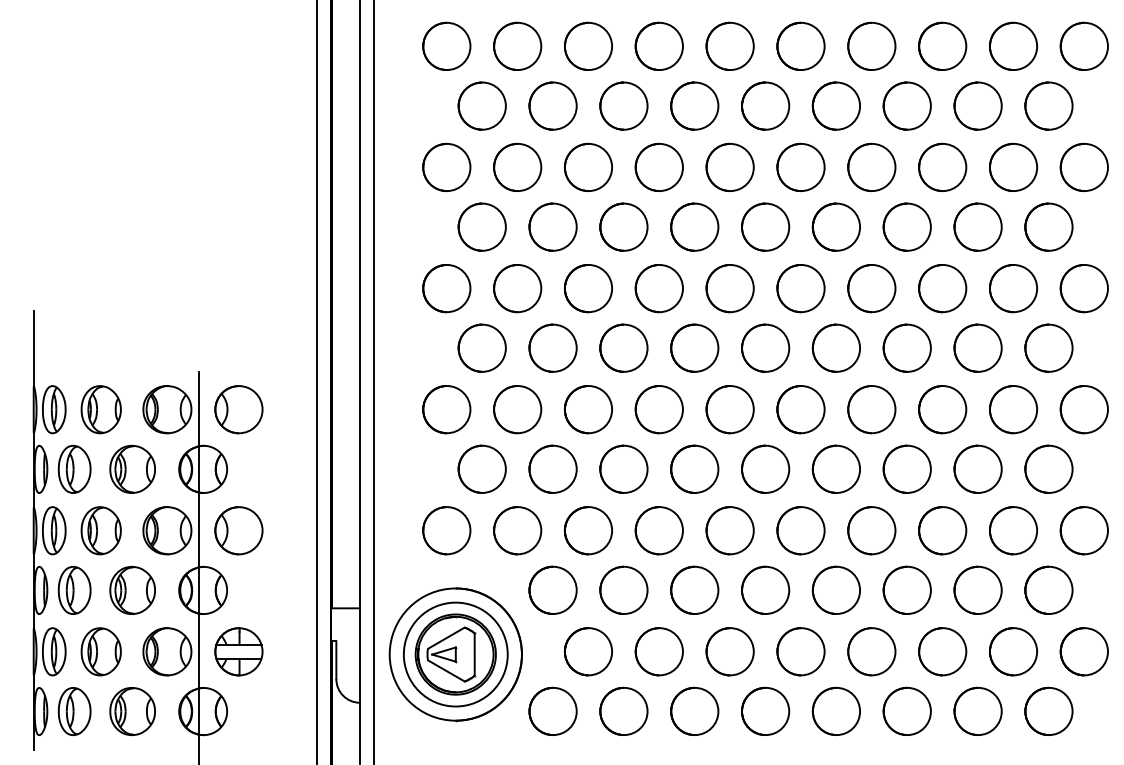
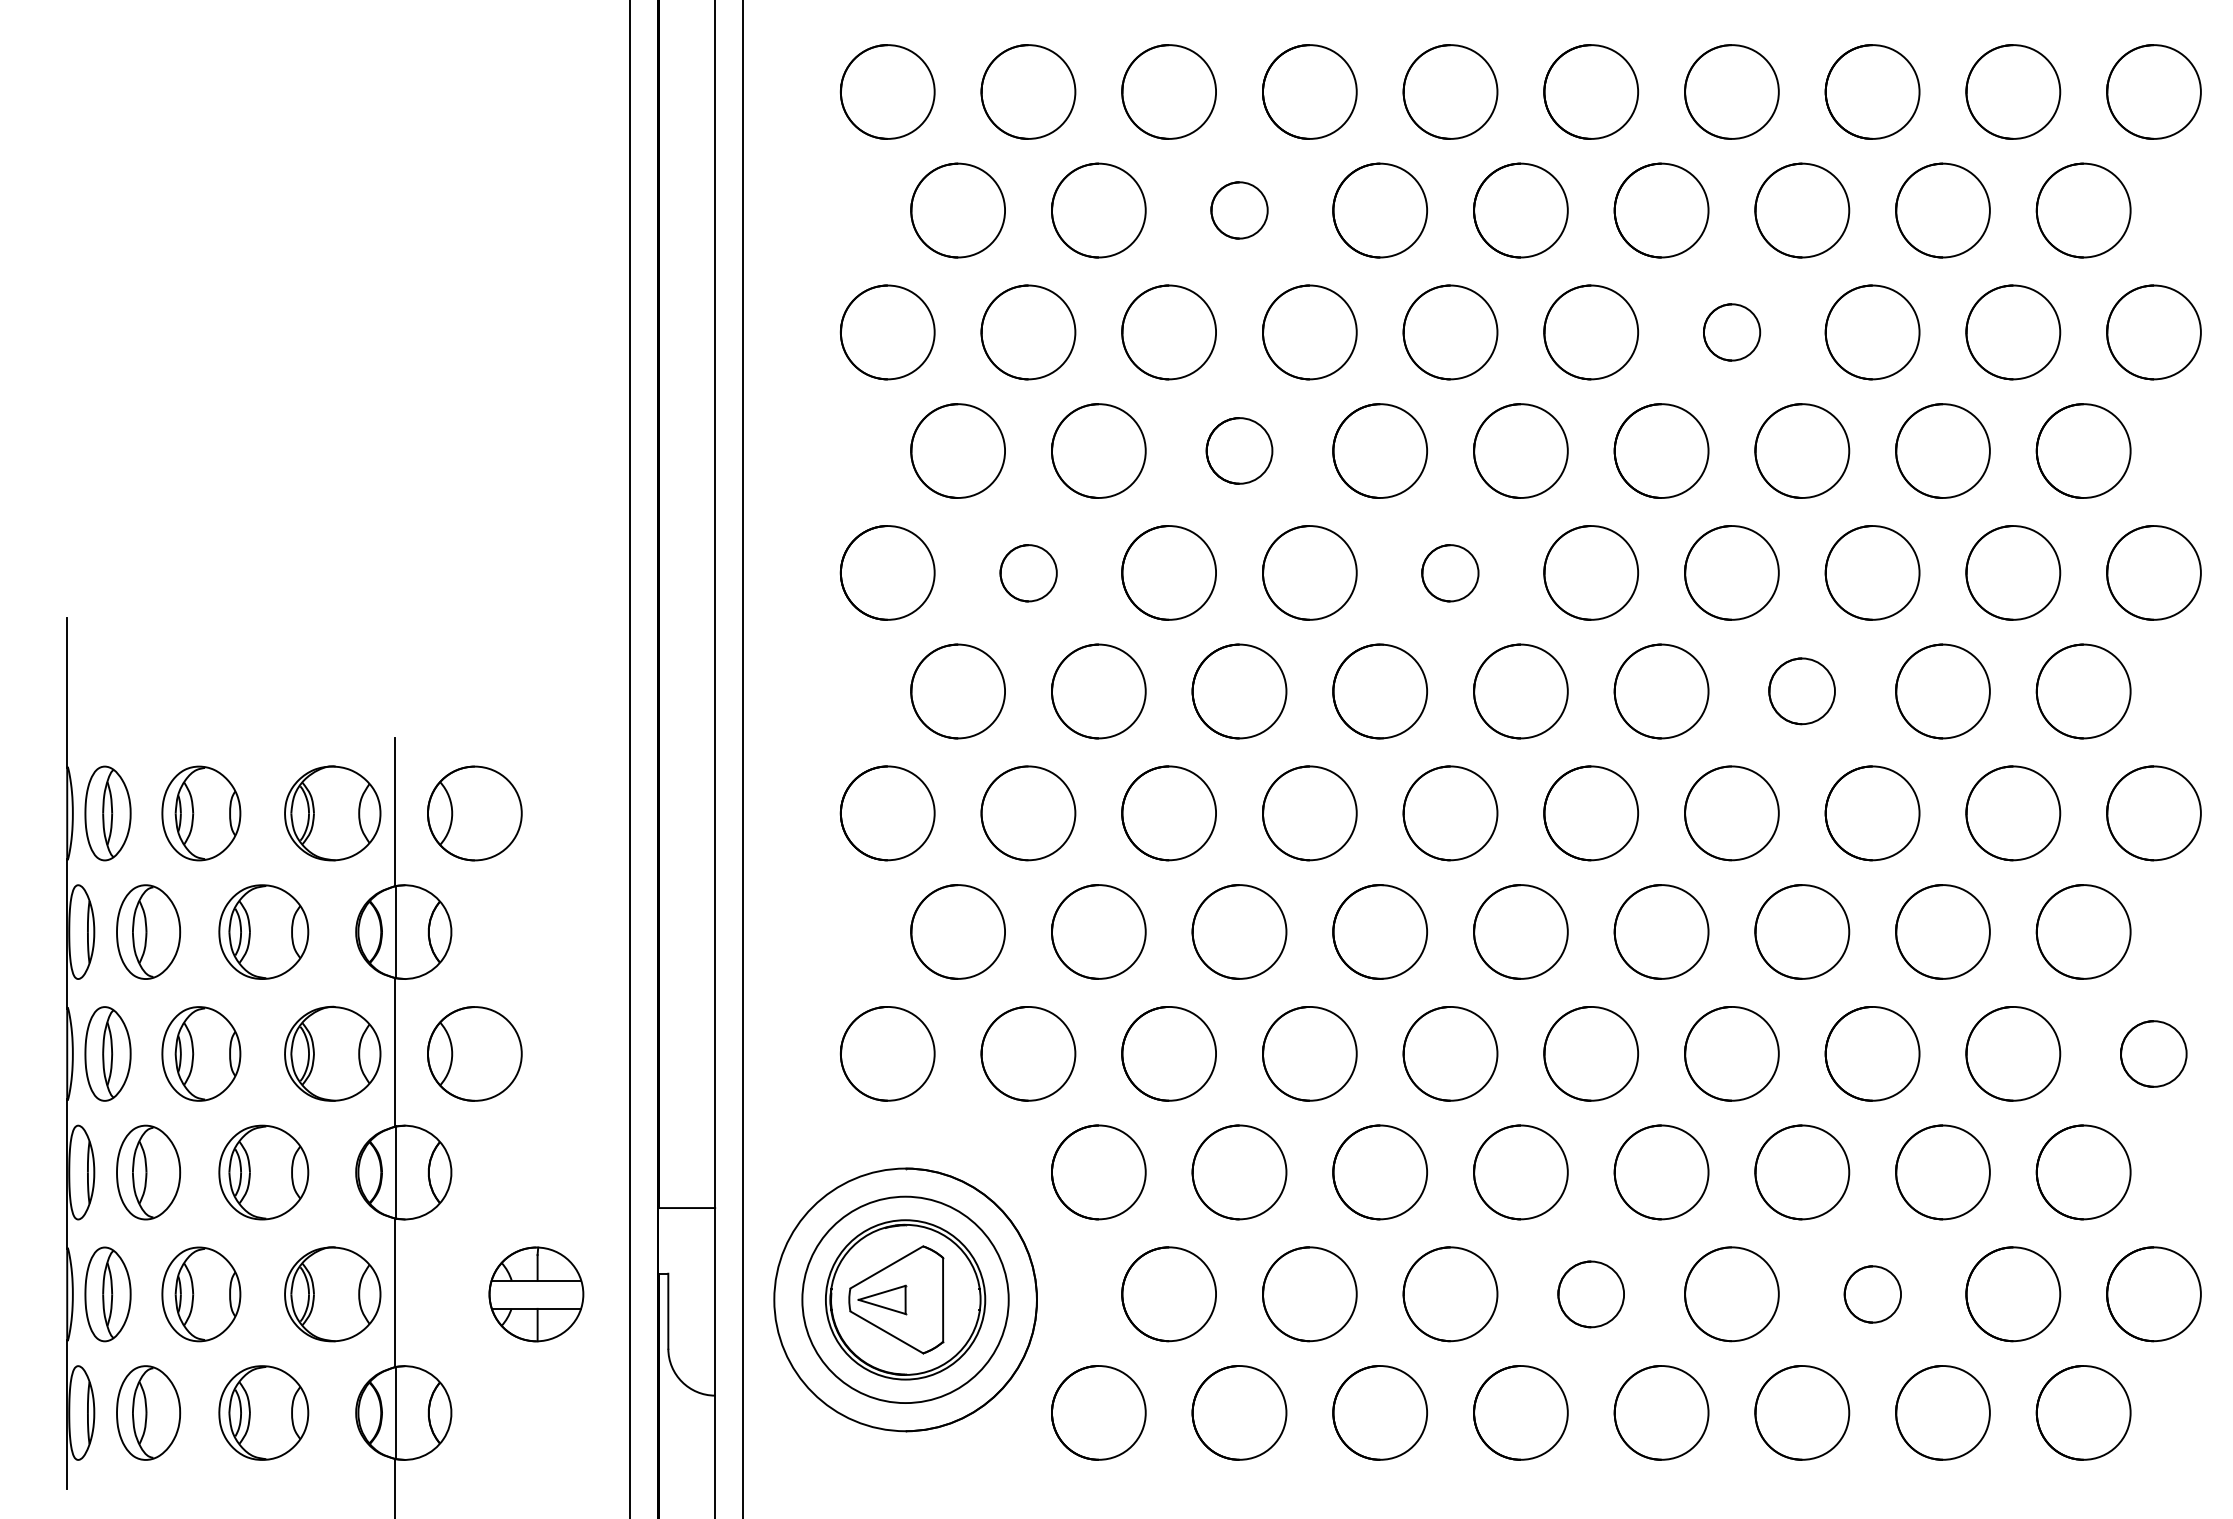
circle: (623, 105) -> (1238, 209), size x0.6
part: (871, 167) -> (1731, 332), size x0.6
circle: (623, 226) -> (1238, 449), size x0.7
circle: (517, 288) -> (1028, 572), size x0.6
circle: (729, 288) -> (1449, 572), size x0.6
circle: (906, 347) -> (1800, 689), size x0.7
circle: (1083, 530) -> (2152, 1053), size x0.7
part: (238, 651) -> (535, 1293), moved
circle: (800, 651) -> (1590, 1293), size x0.7
circle: (942, 651) -> (1872, 1293), size x0.6

